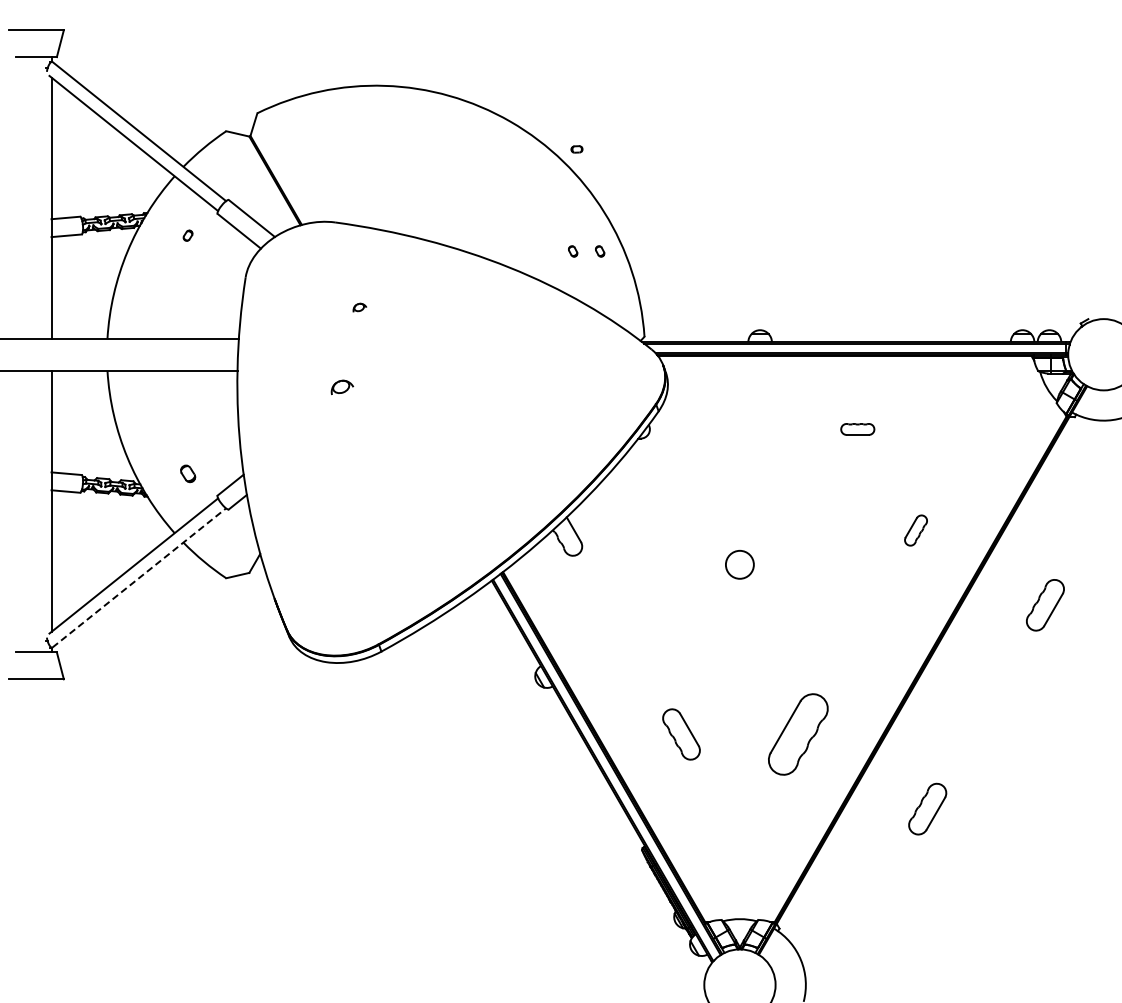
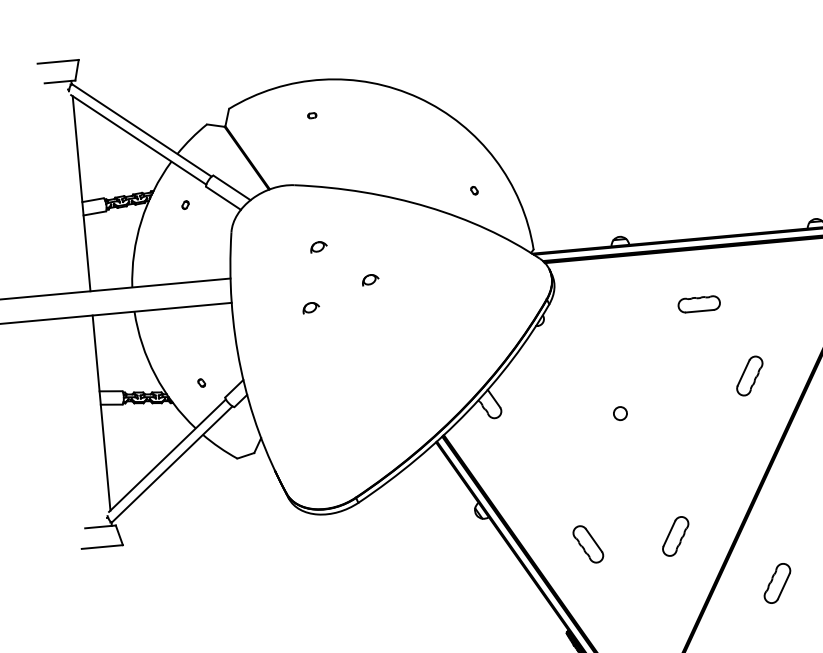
part: (576, 149) -> (311, 115), moved
part: (600, 251) -> (494, 188), removed
part: (359, 307) -> (318, 247), size x1.67
part: (424, 357) -> (370, 280), added
part: (857, 429) -> (699, 304), size x1.67
part: (187, 473) -> (201, 382), size x0.62
part: (915, 530) -> (749, 376), size x1.67
circle: (739, 564) -> (620, 413), size x0.62
line: (139, 577) -> (172, 463), dashed -> solid
part: (798, 734) -> (675, 536), size x0.62

